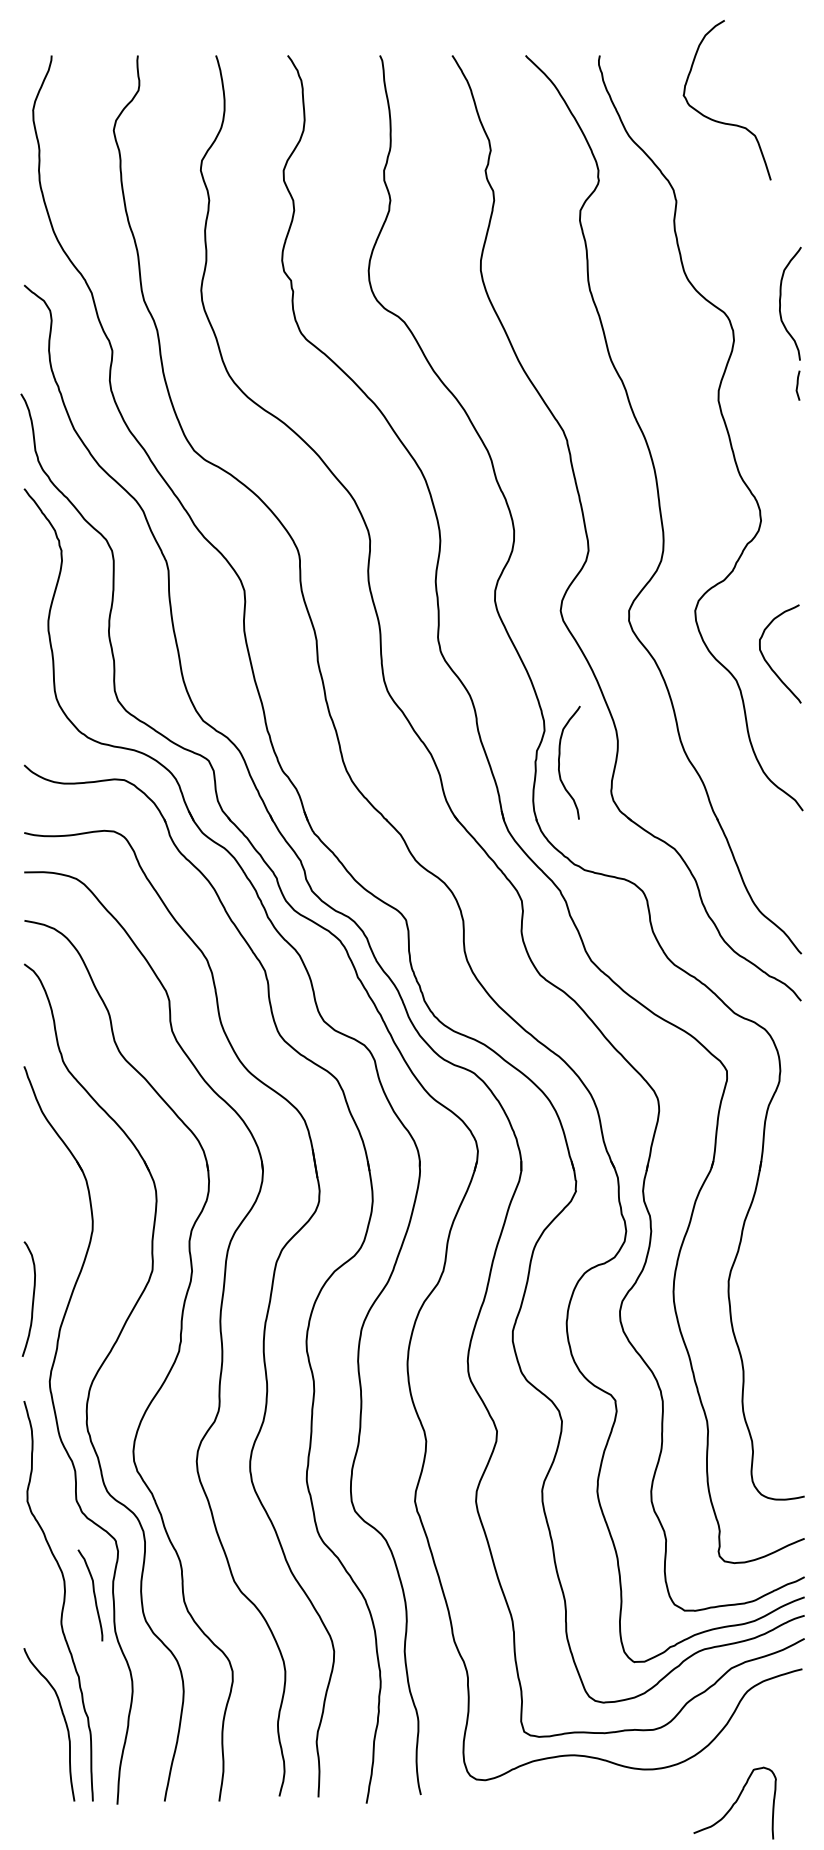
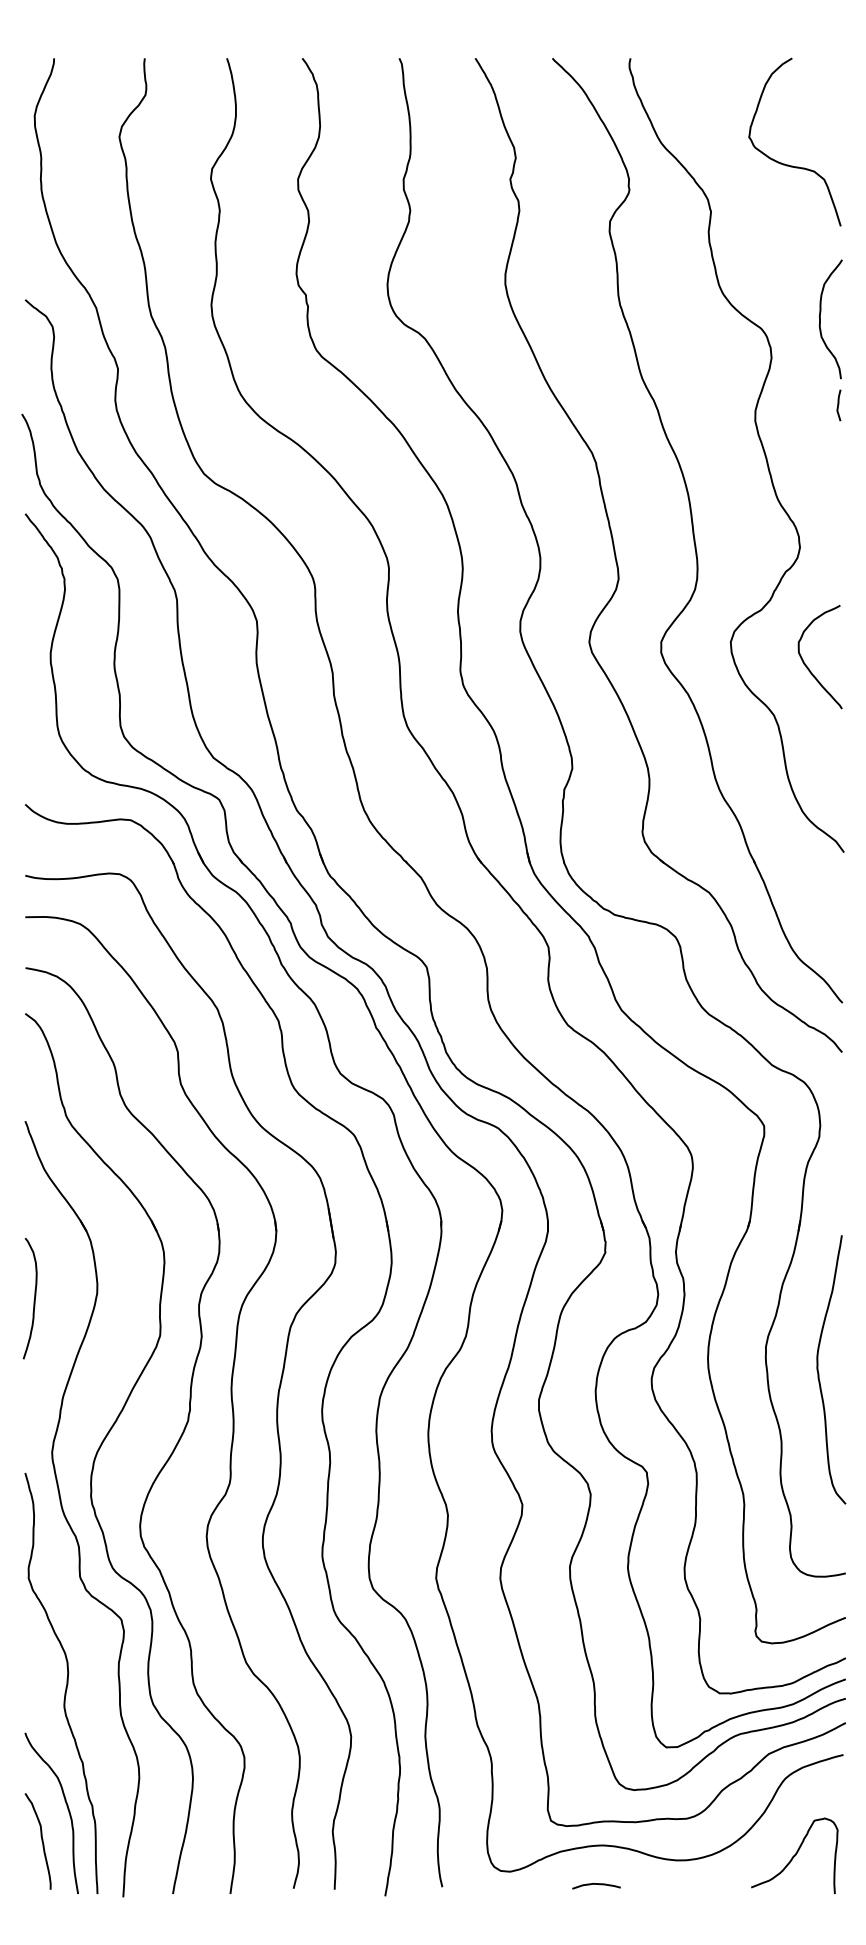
curve: (721, 121) -> (788, 164), moved
curve: (768, 662) -> (807, 666), moved
curve: (559, 762) -> (588, 801), removed
curve: (32, 1298) -> (33, 1297), moved
curve: (779, 1305) -> (819, 1372), added
curve: (93, 1595) -> (41, 1841), moved
curve: (567, 1792) -> (596, 1884), added
curve: (734, 1802) -> (794, 1855), moved

